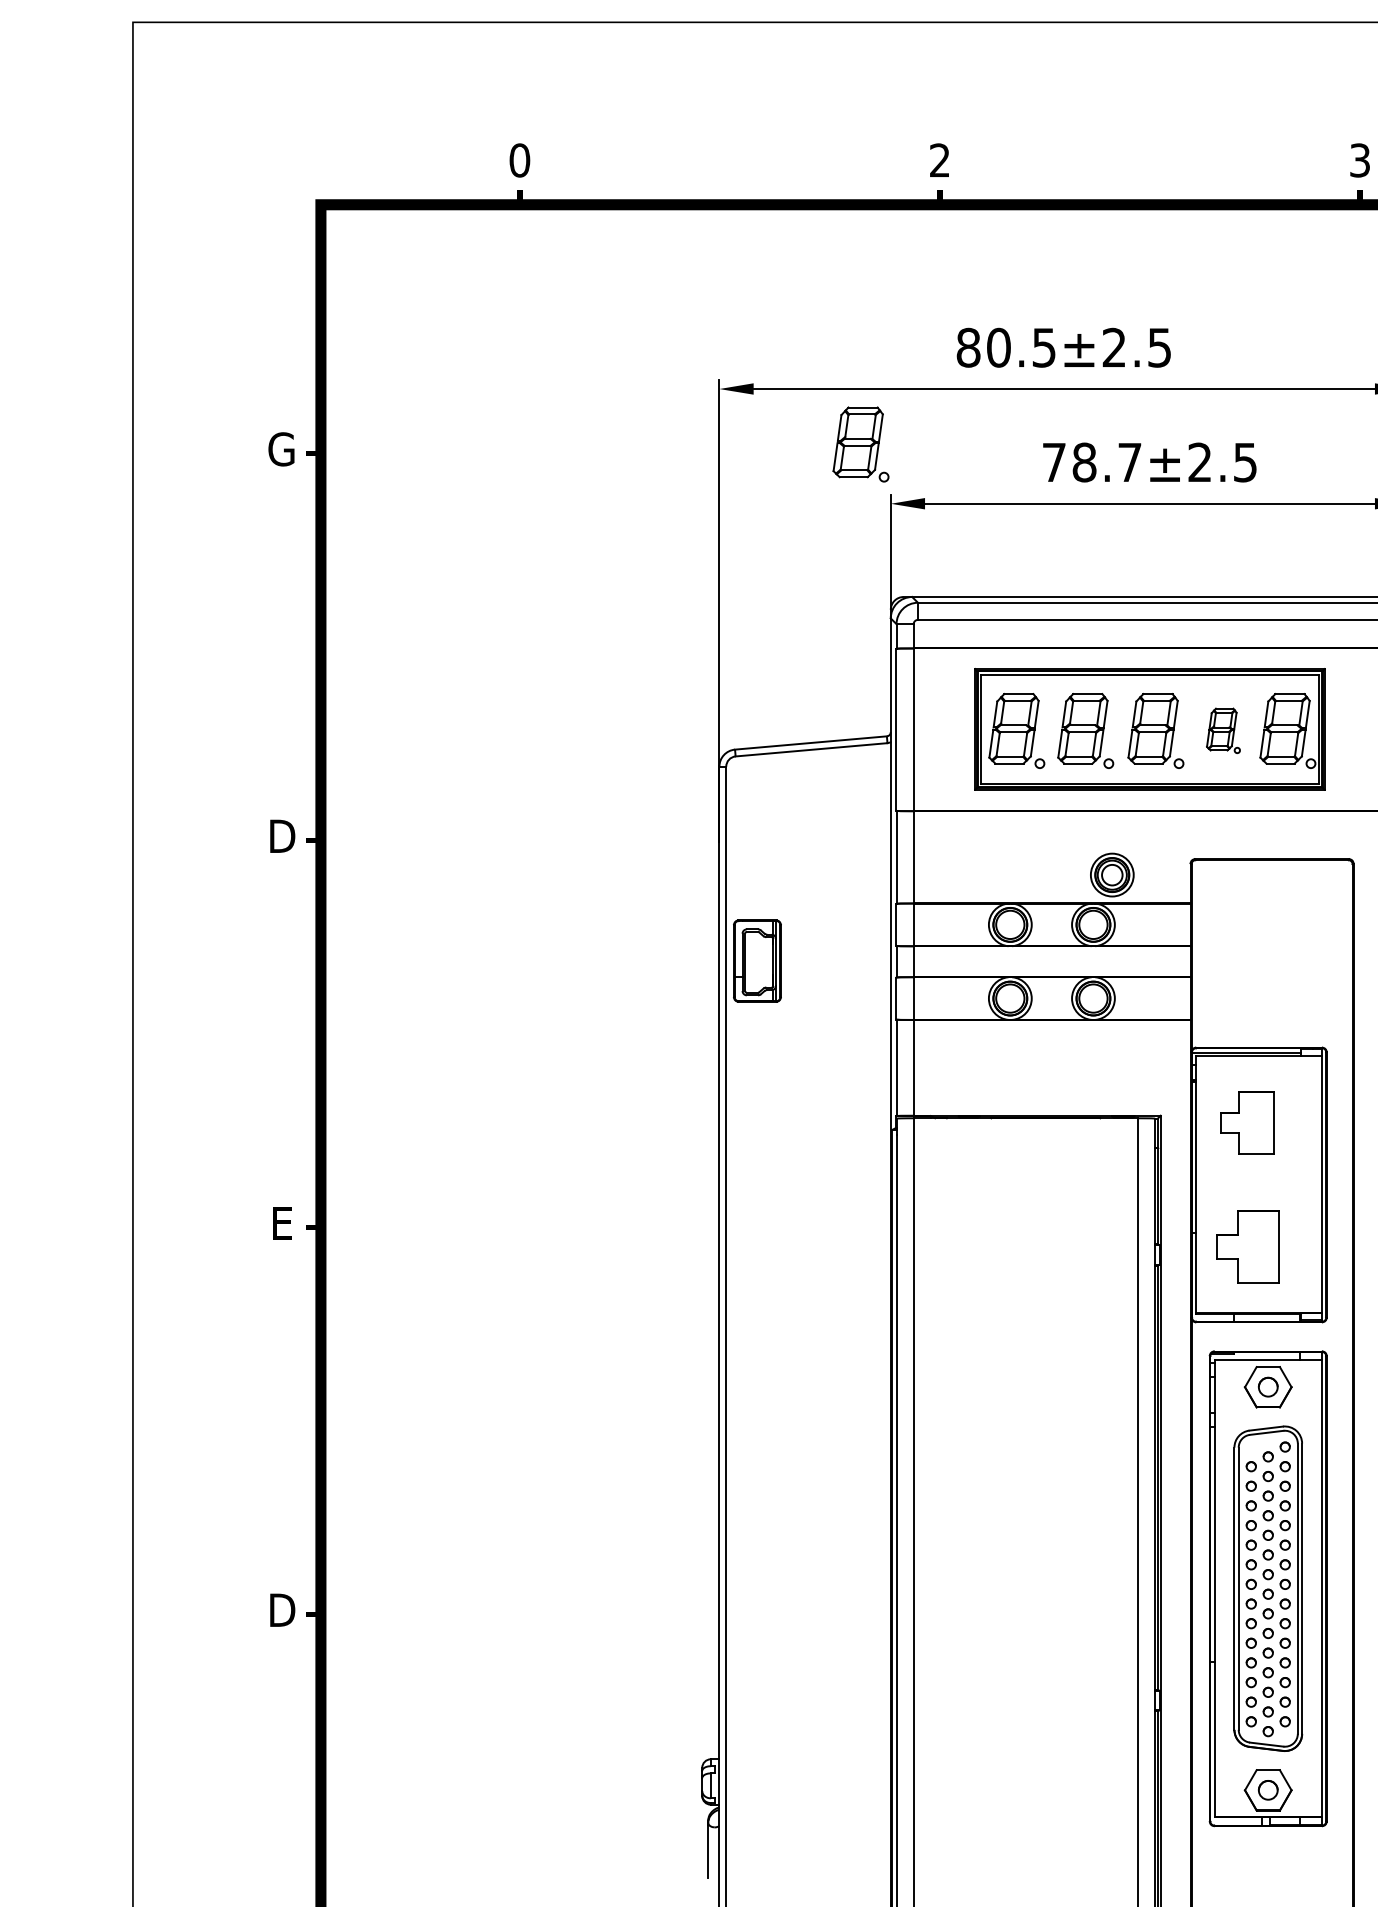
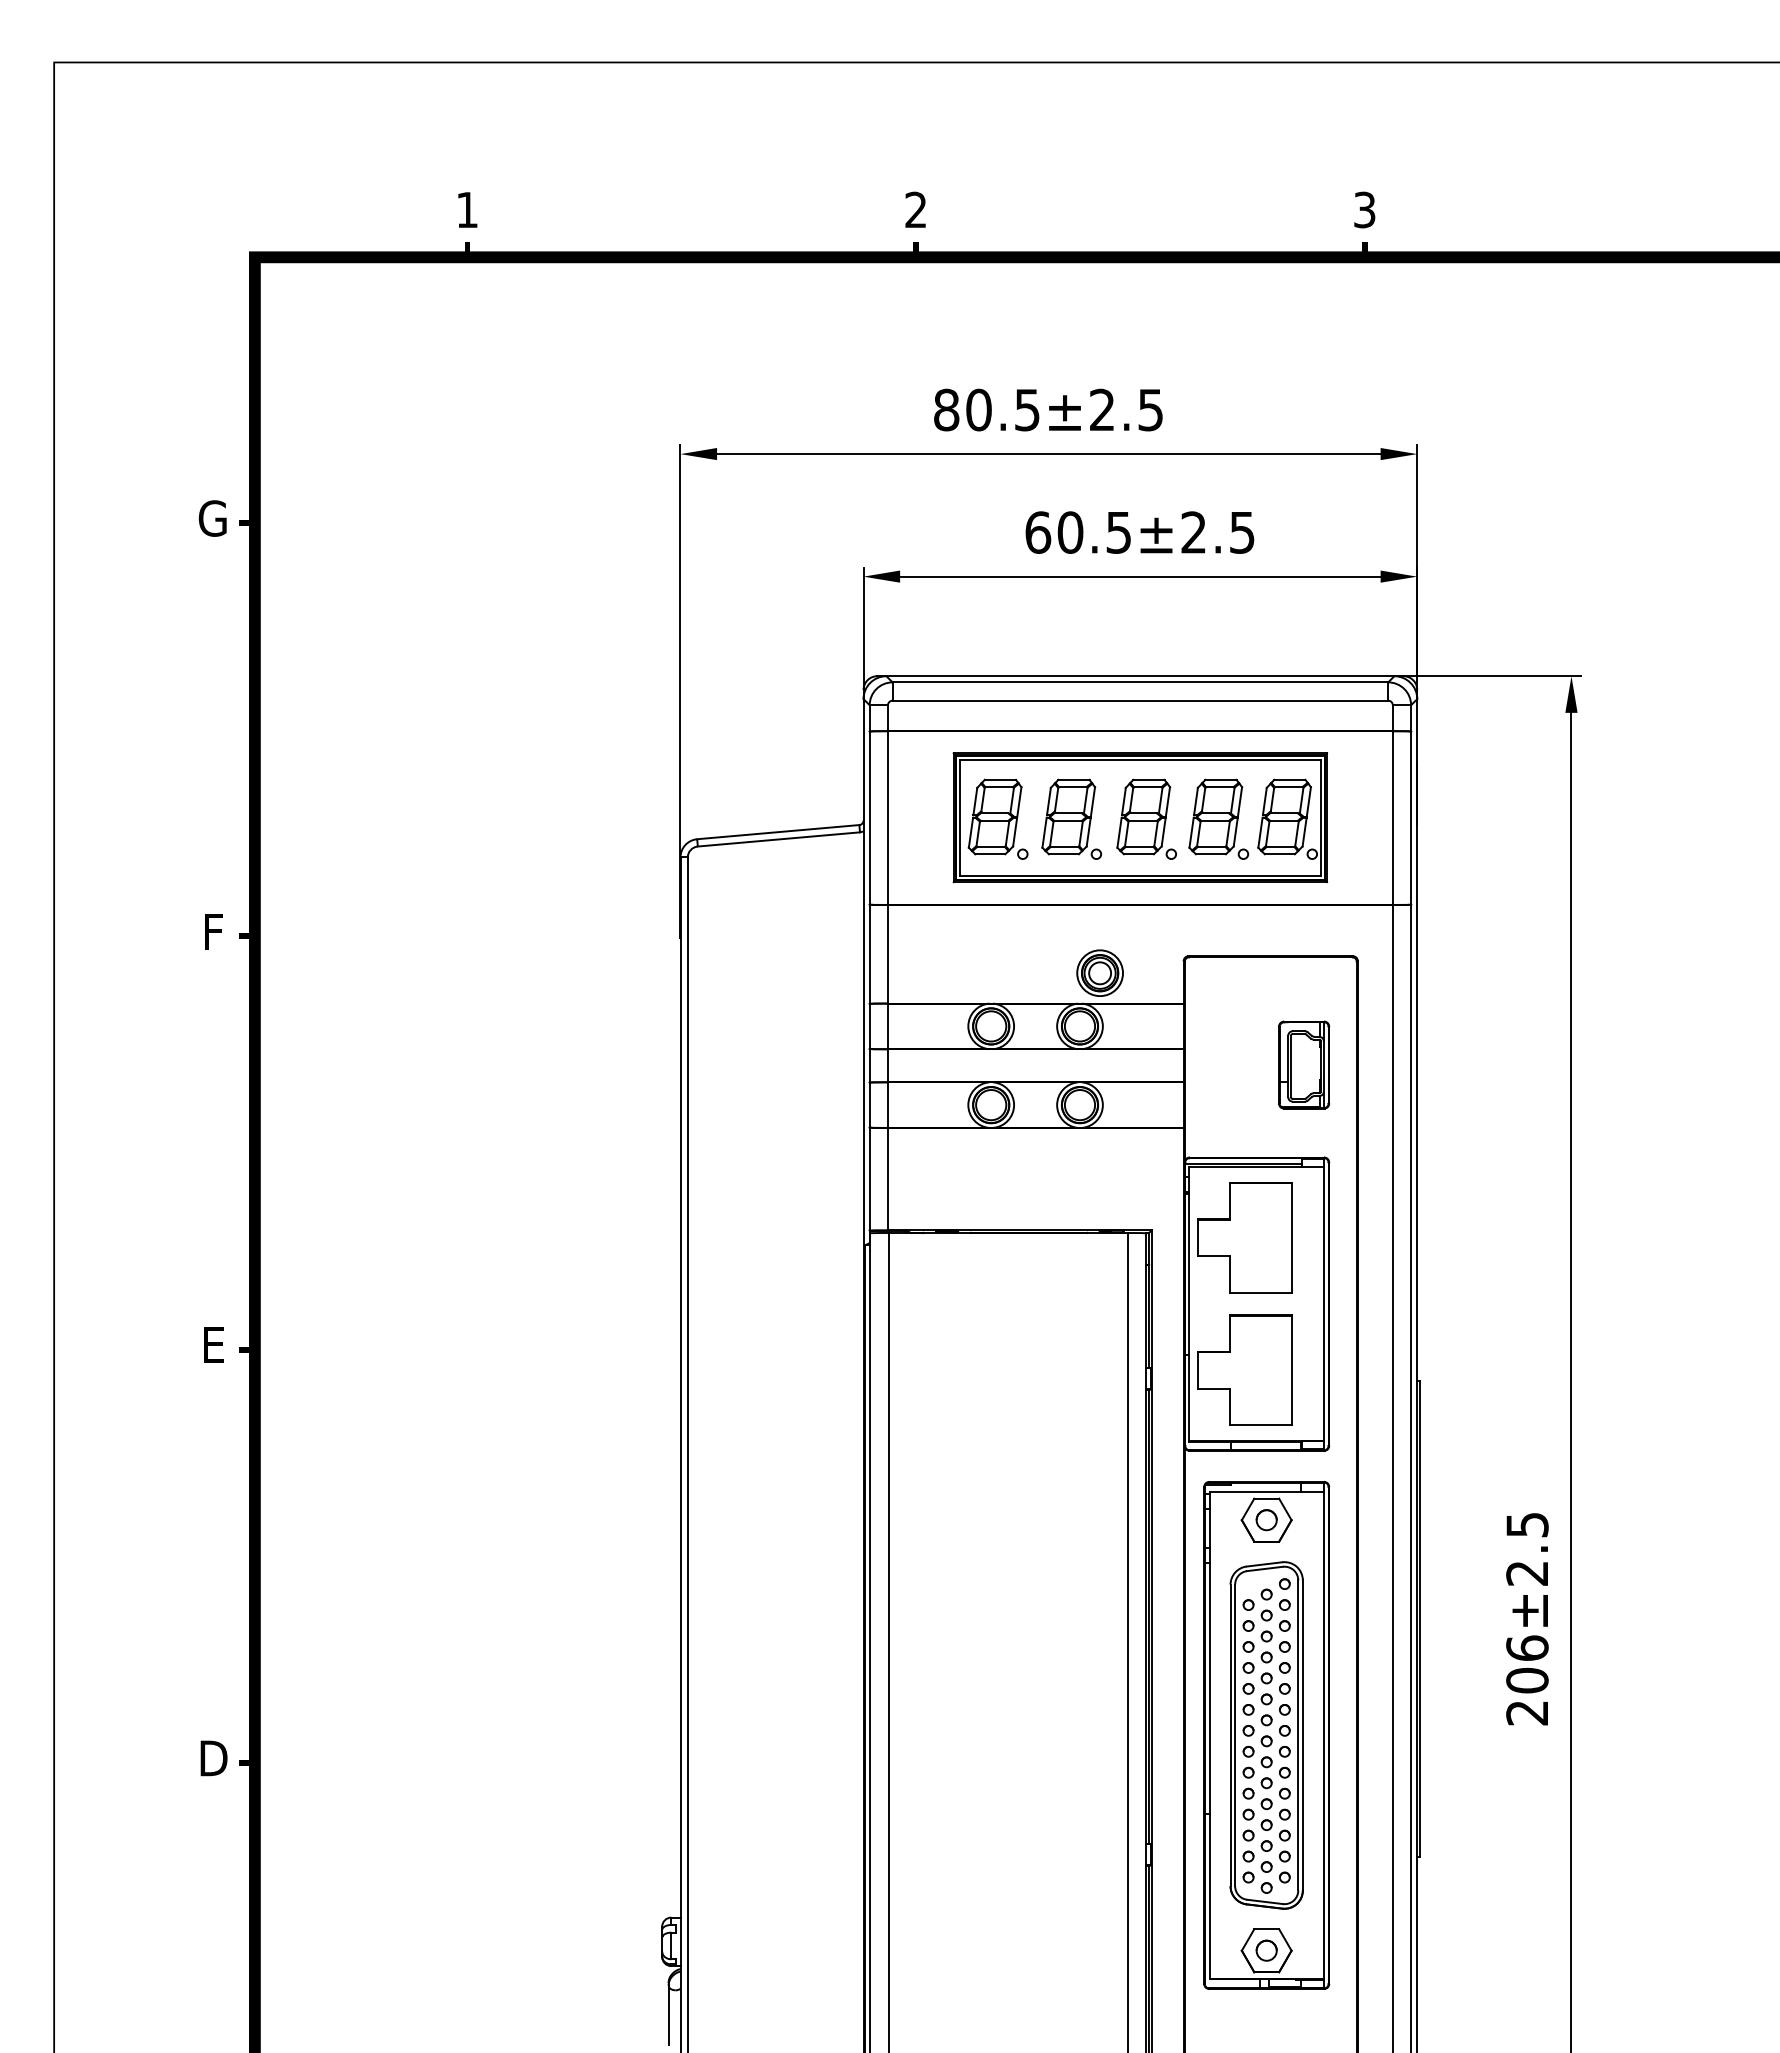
text: (519, 160) -> (467, 209), 0 -> 1
part: (860, 443) -> (831, 512), removed
text: (1091, 462) -> (1077, 532), 78.7±2.5 -> 60.5±2.5
part: (1223, 730) -> (1218, 818), size x1.67
text: (282, 836) -> (213, 931), D -> F
part: (757, 960) -> (1304, 1064), moved
part: (1247, 1122) -> (1244, 1237), size x1.67
part: (1247, 1246) -> (1244, 1369), size x1.43

